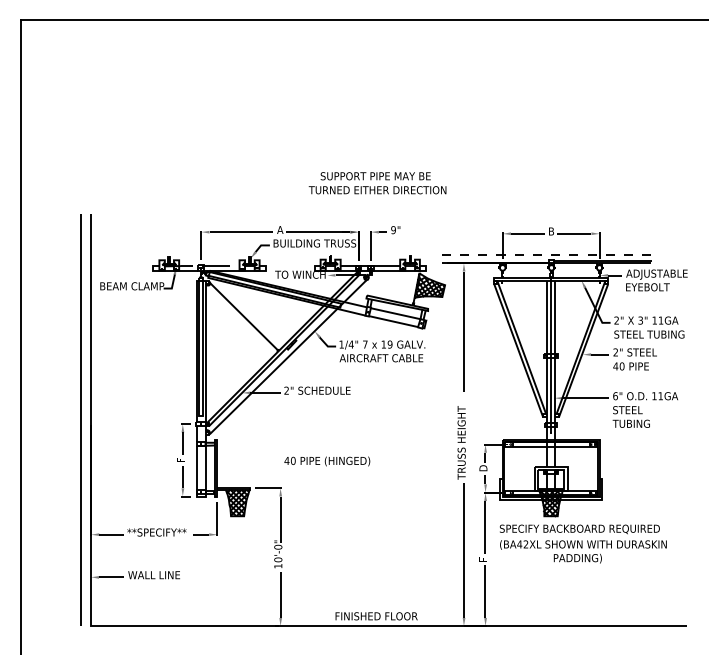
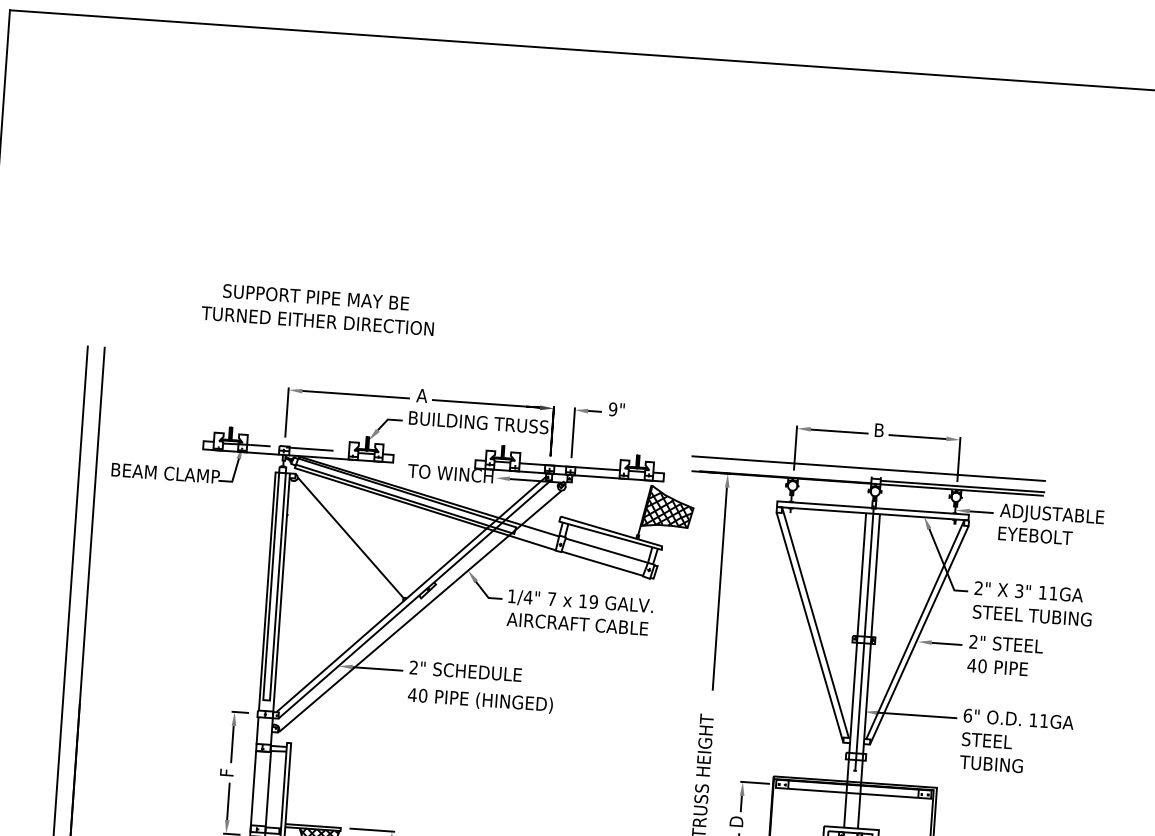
text: (377, 183) -> (318, 309), moved
line: (547, 254) -> (869, 468), dashed -> solid
text: (327, 461) -> (480, 700), moved

